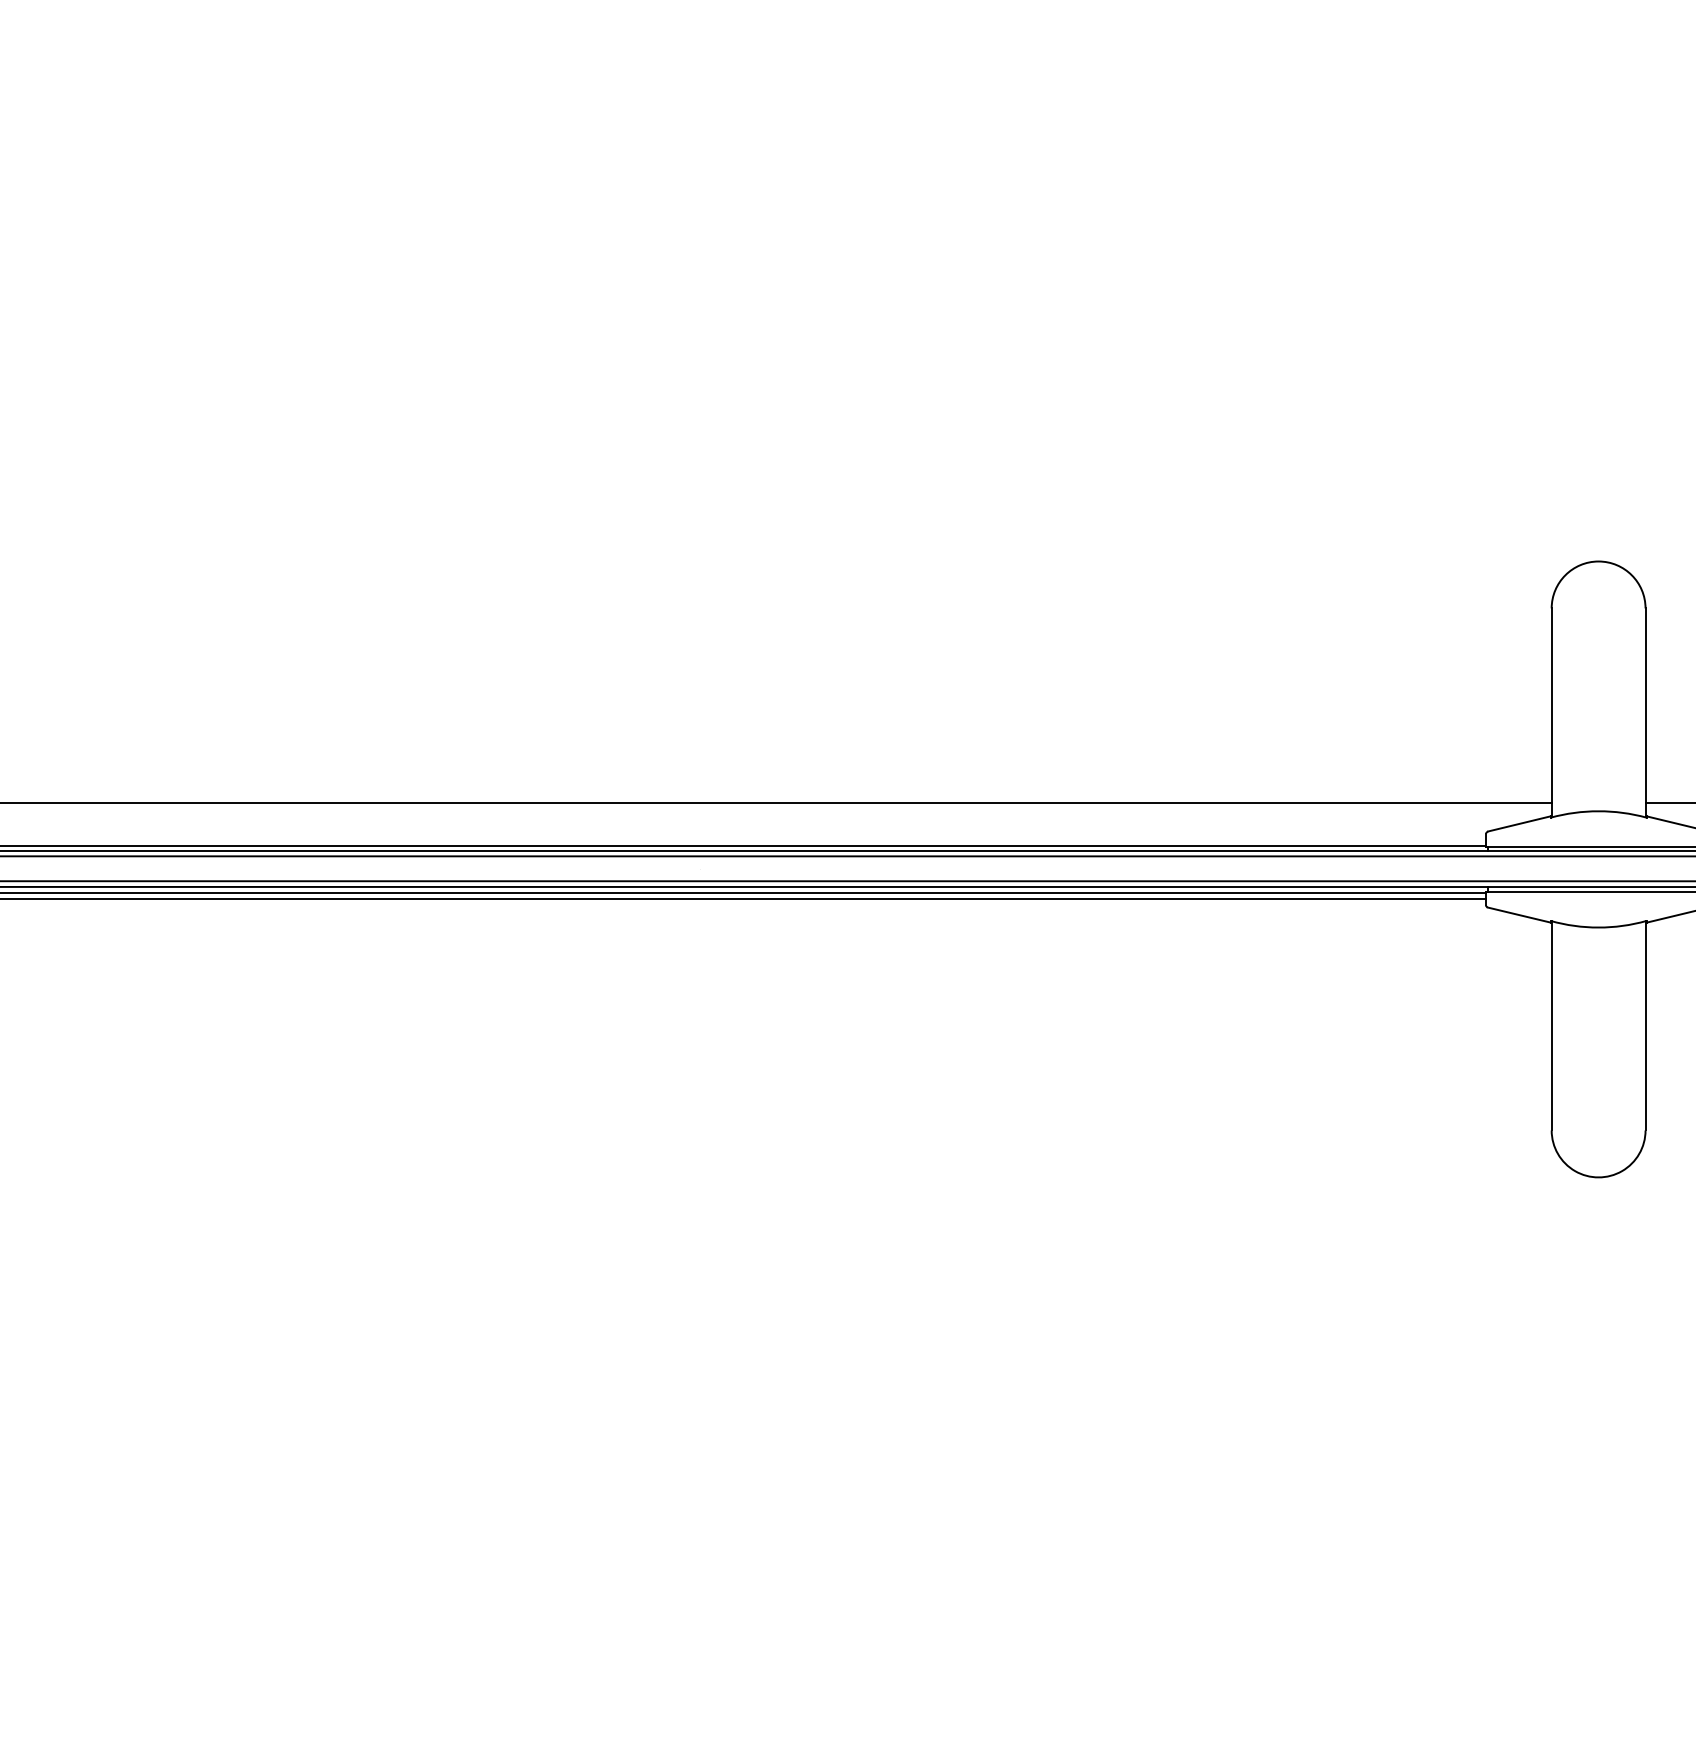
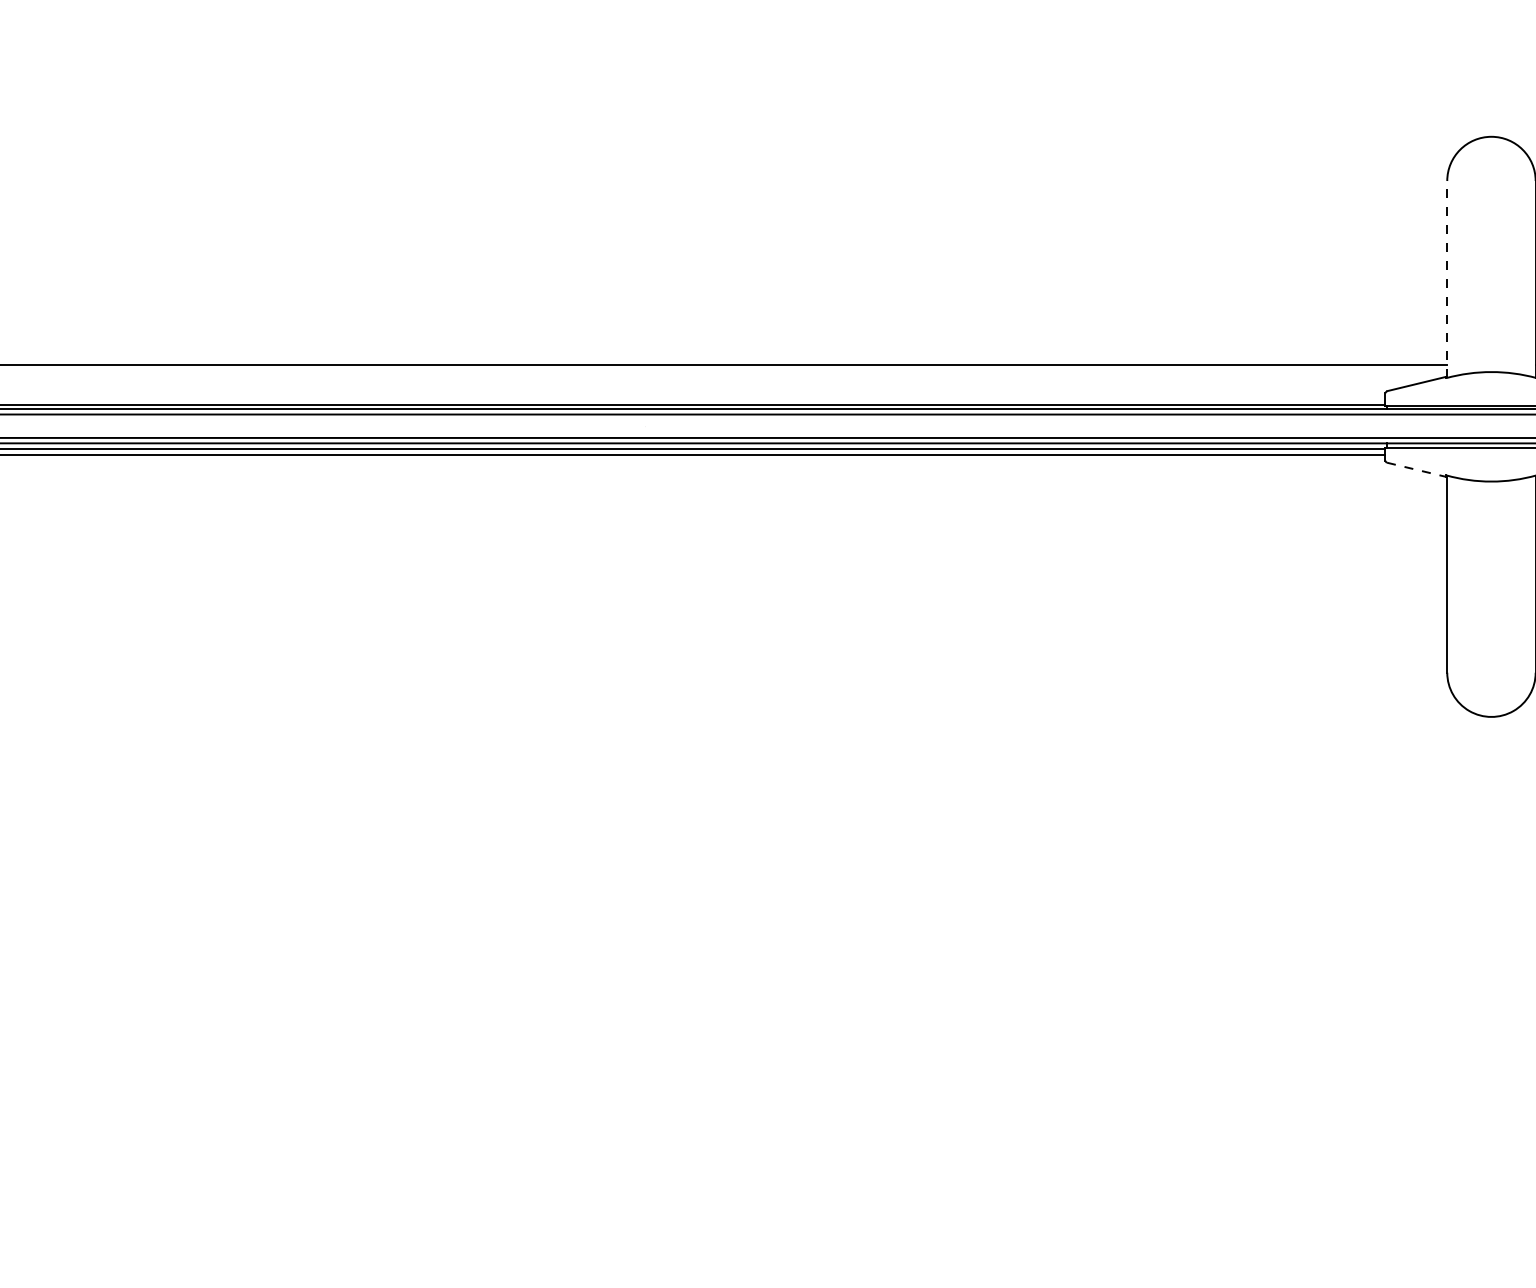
line: (1551, 712) -> (1447, 279), solid -> dashed
line: (1519, 915) -> (1416, 470), solid -> dashed

